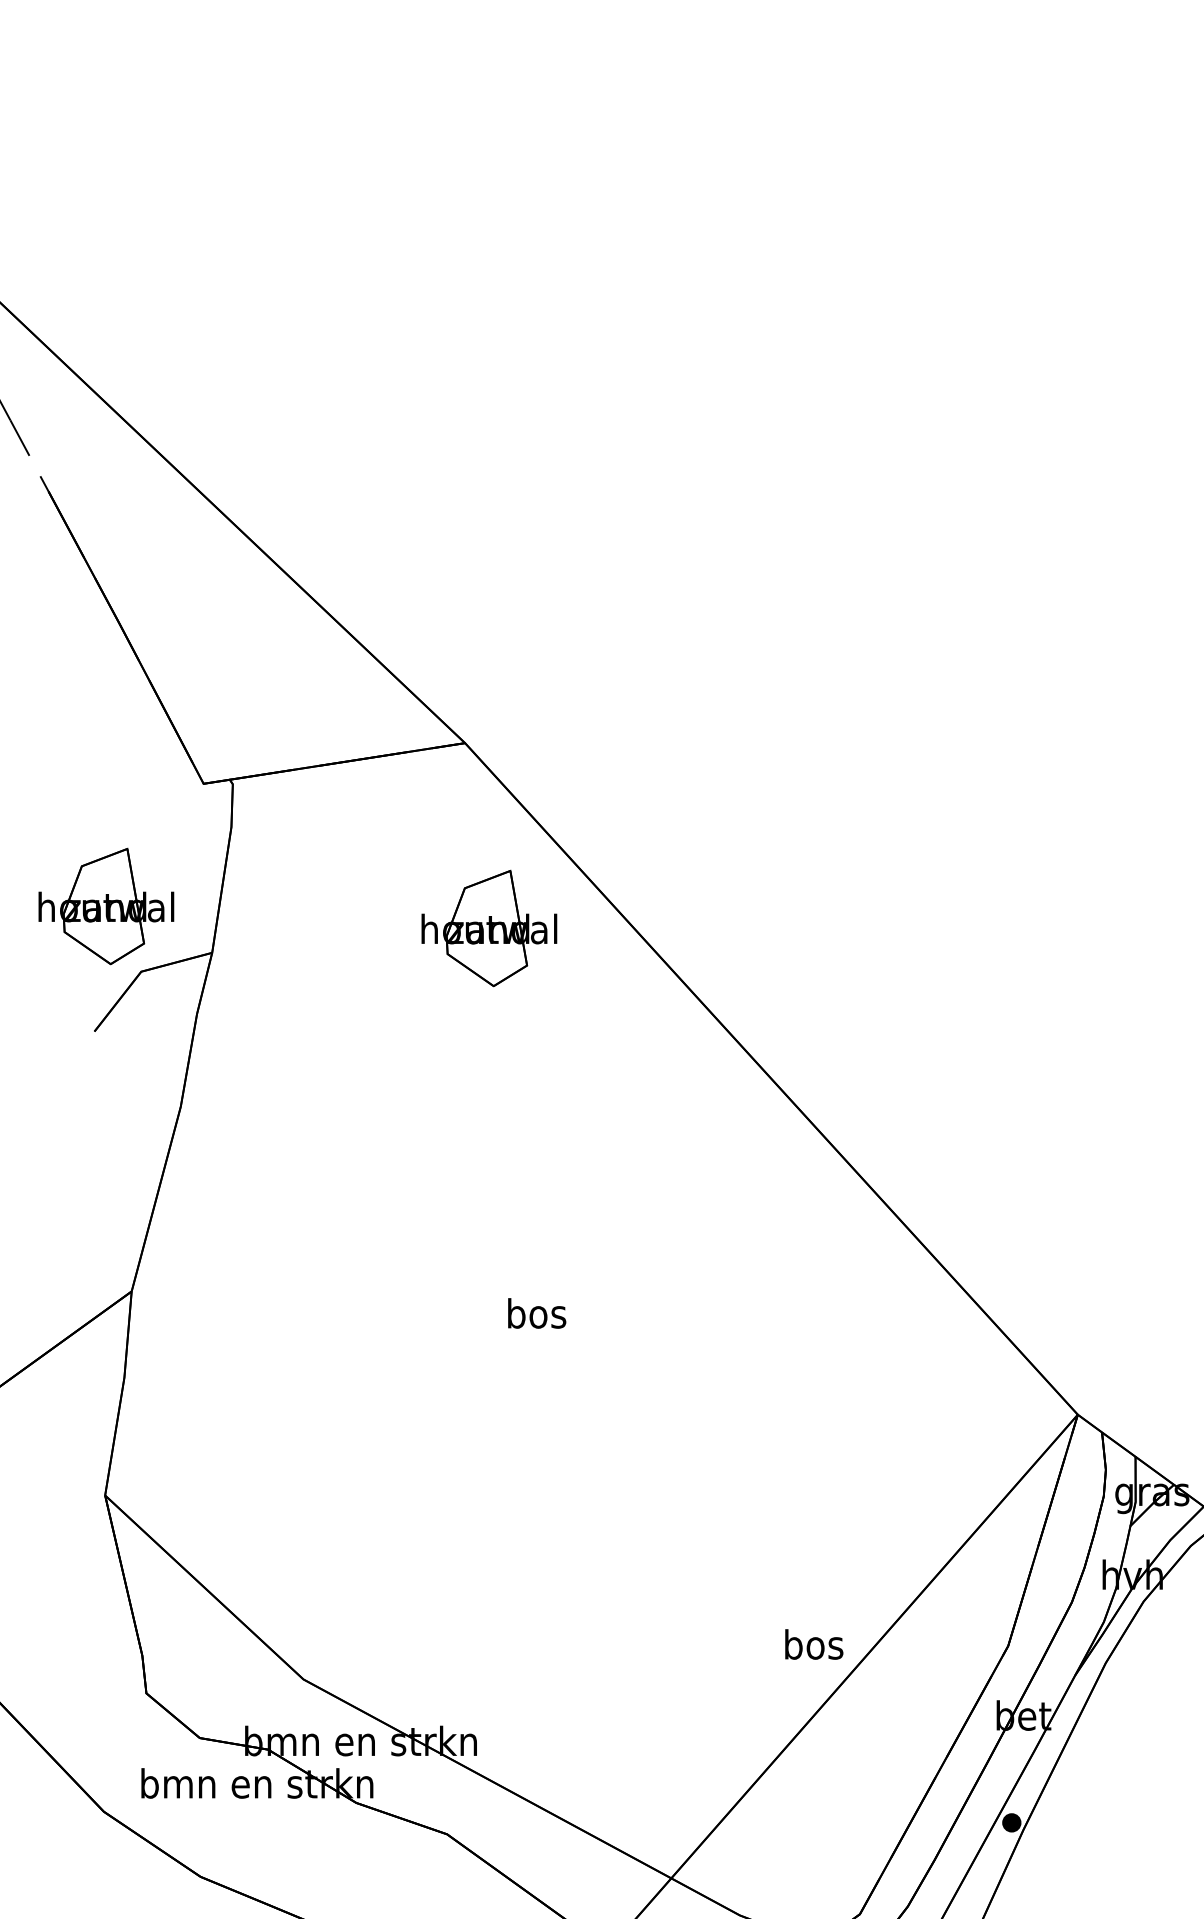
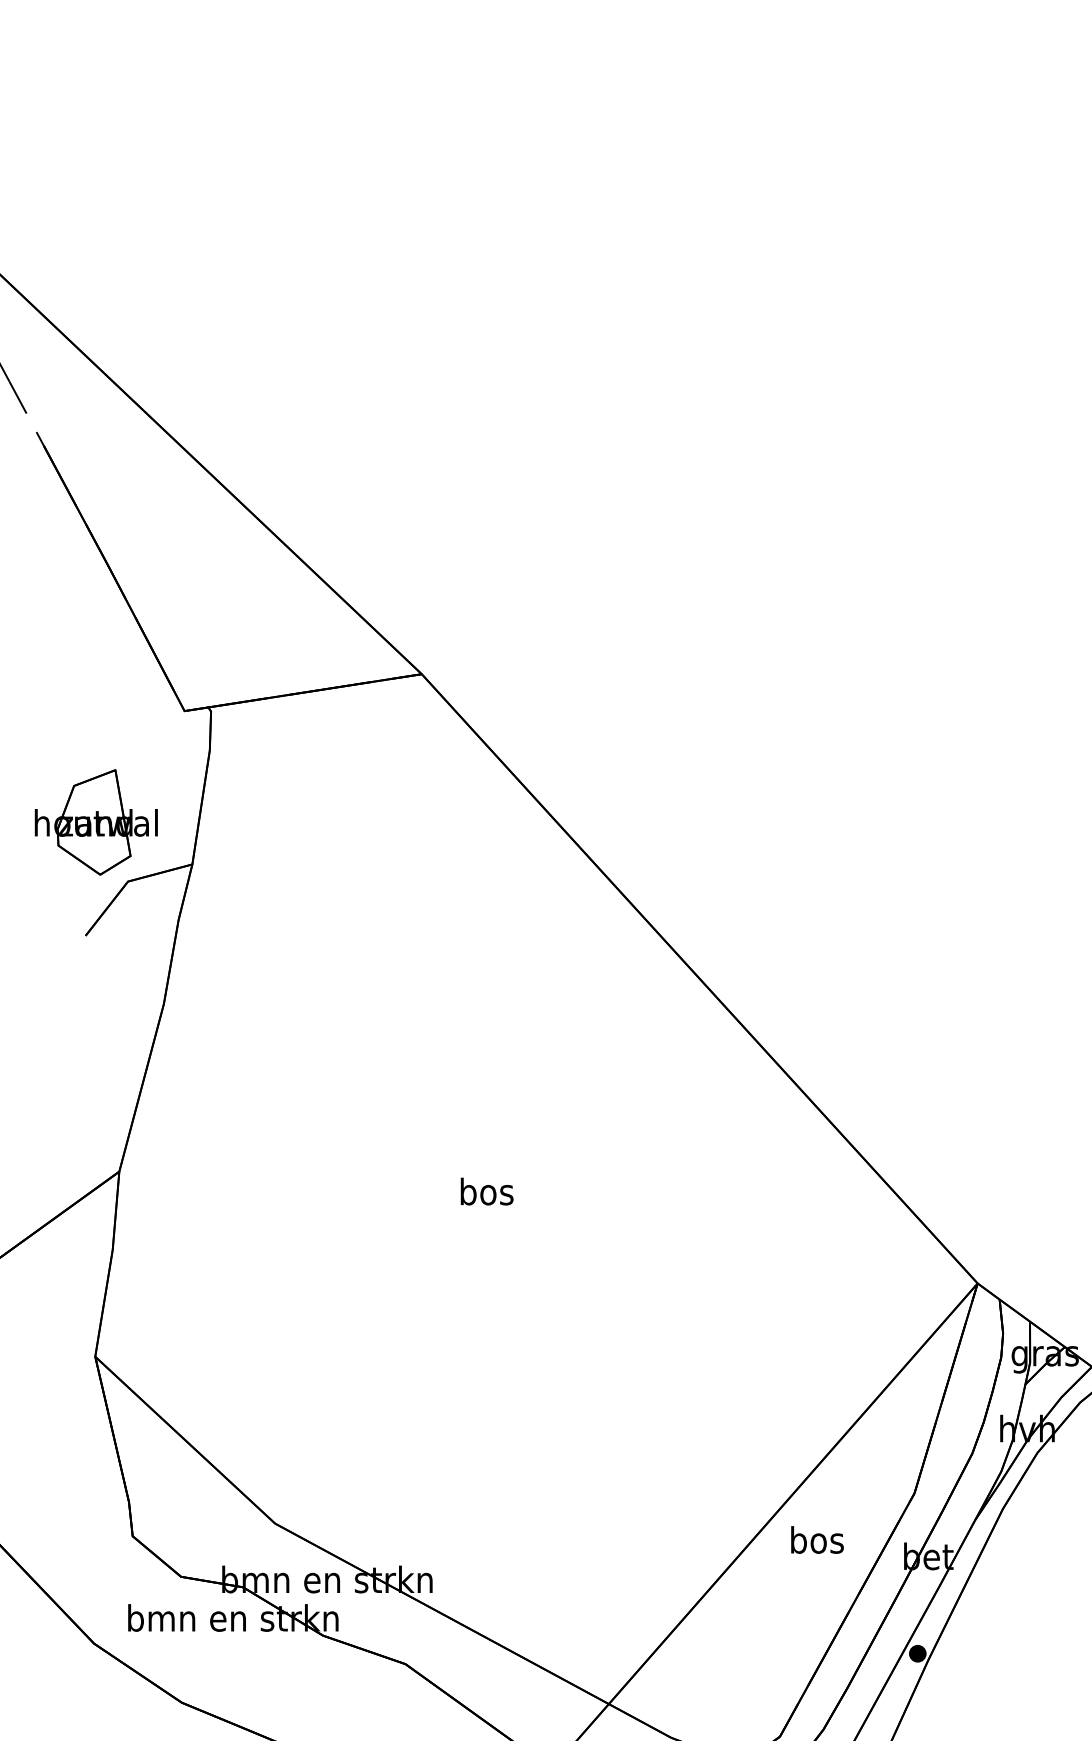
part: (489, 928) -> (443, 842), removed
text: (814, 1644) -> (817, 1540), moved

